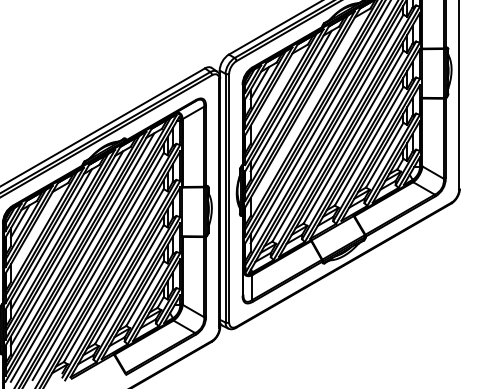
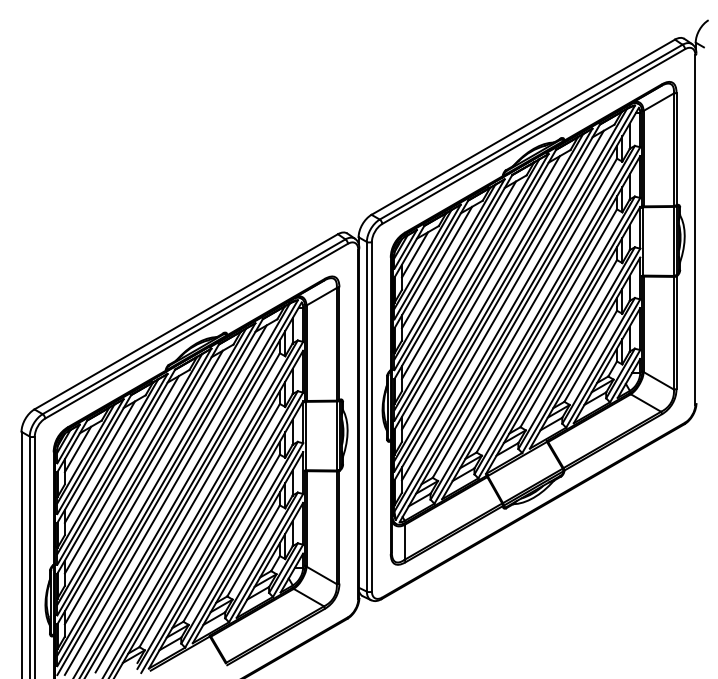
line: (275, 92) -> (437, 267), added
line: (306, 109) -> (480, 292), added
line: (35, 230) -> (99, 461), added

